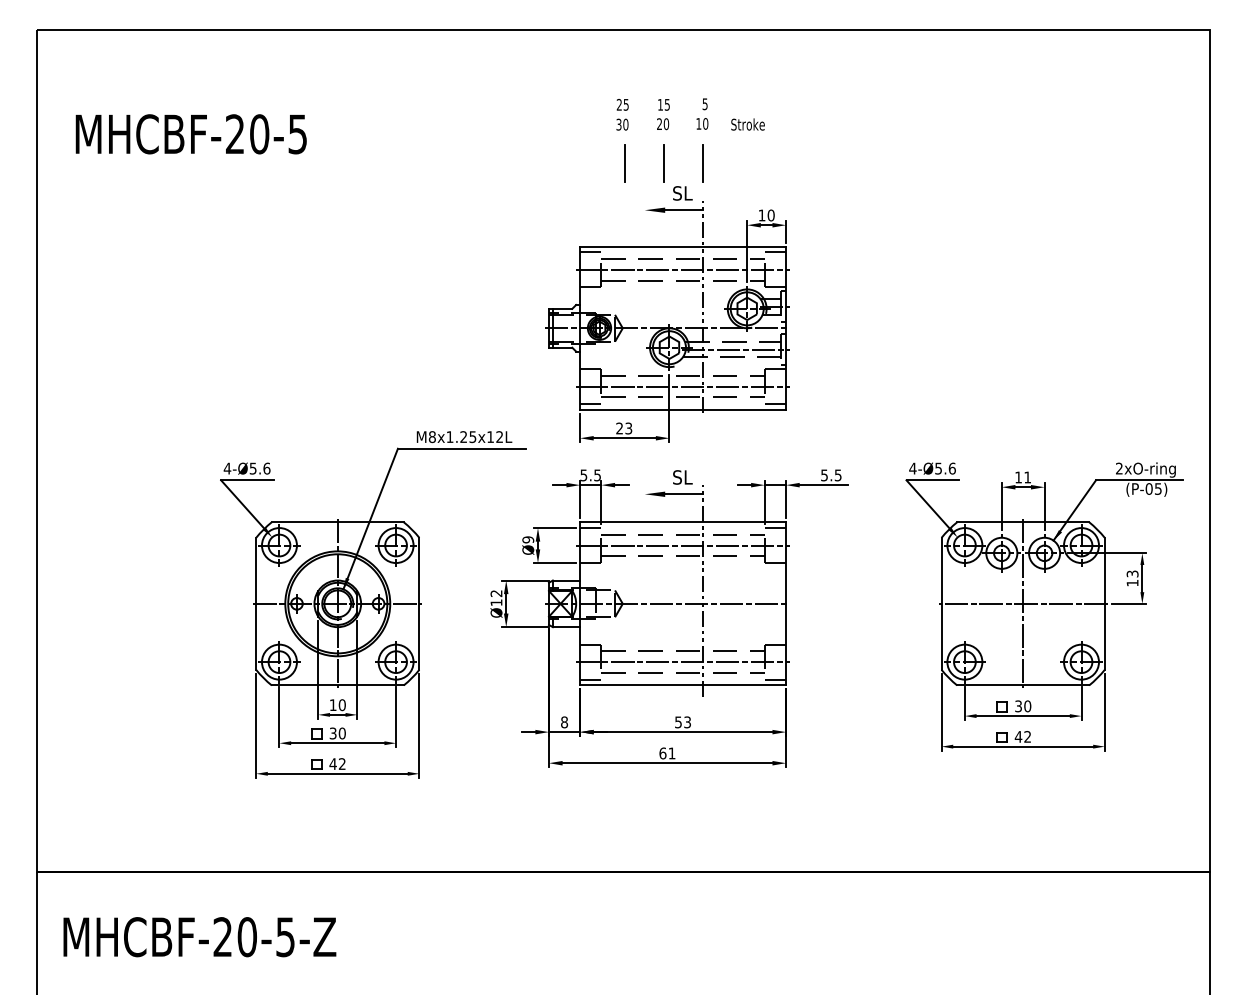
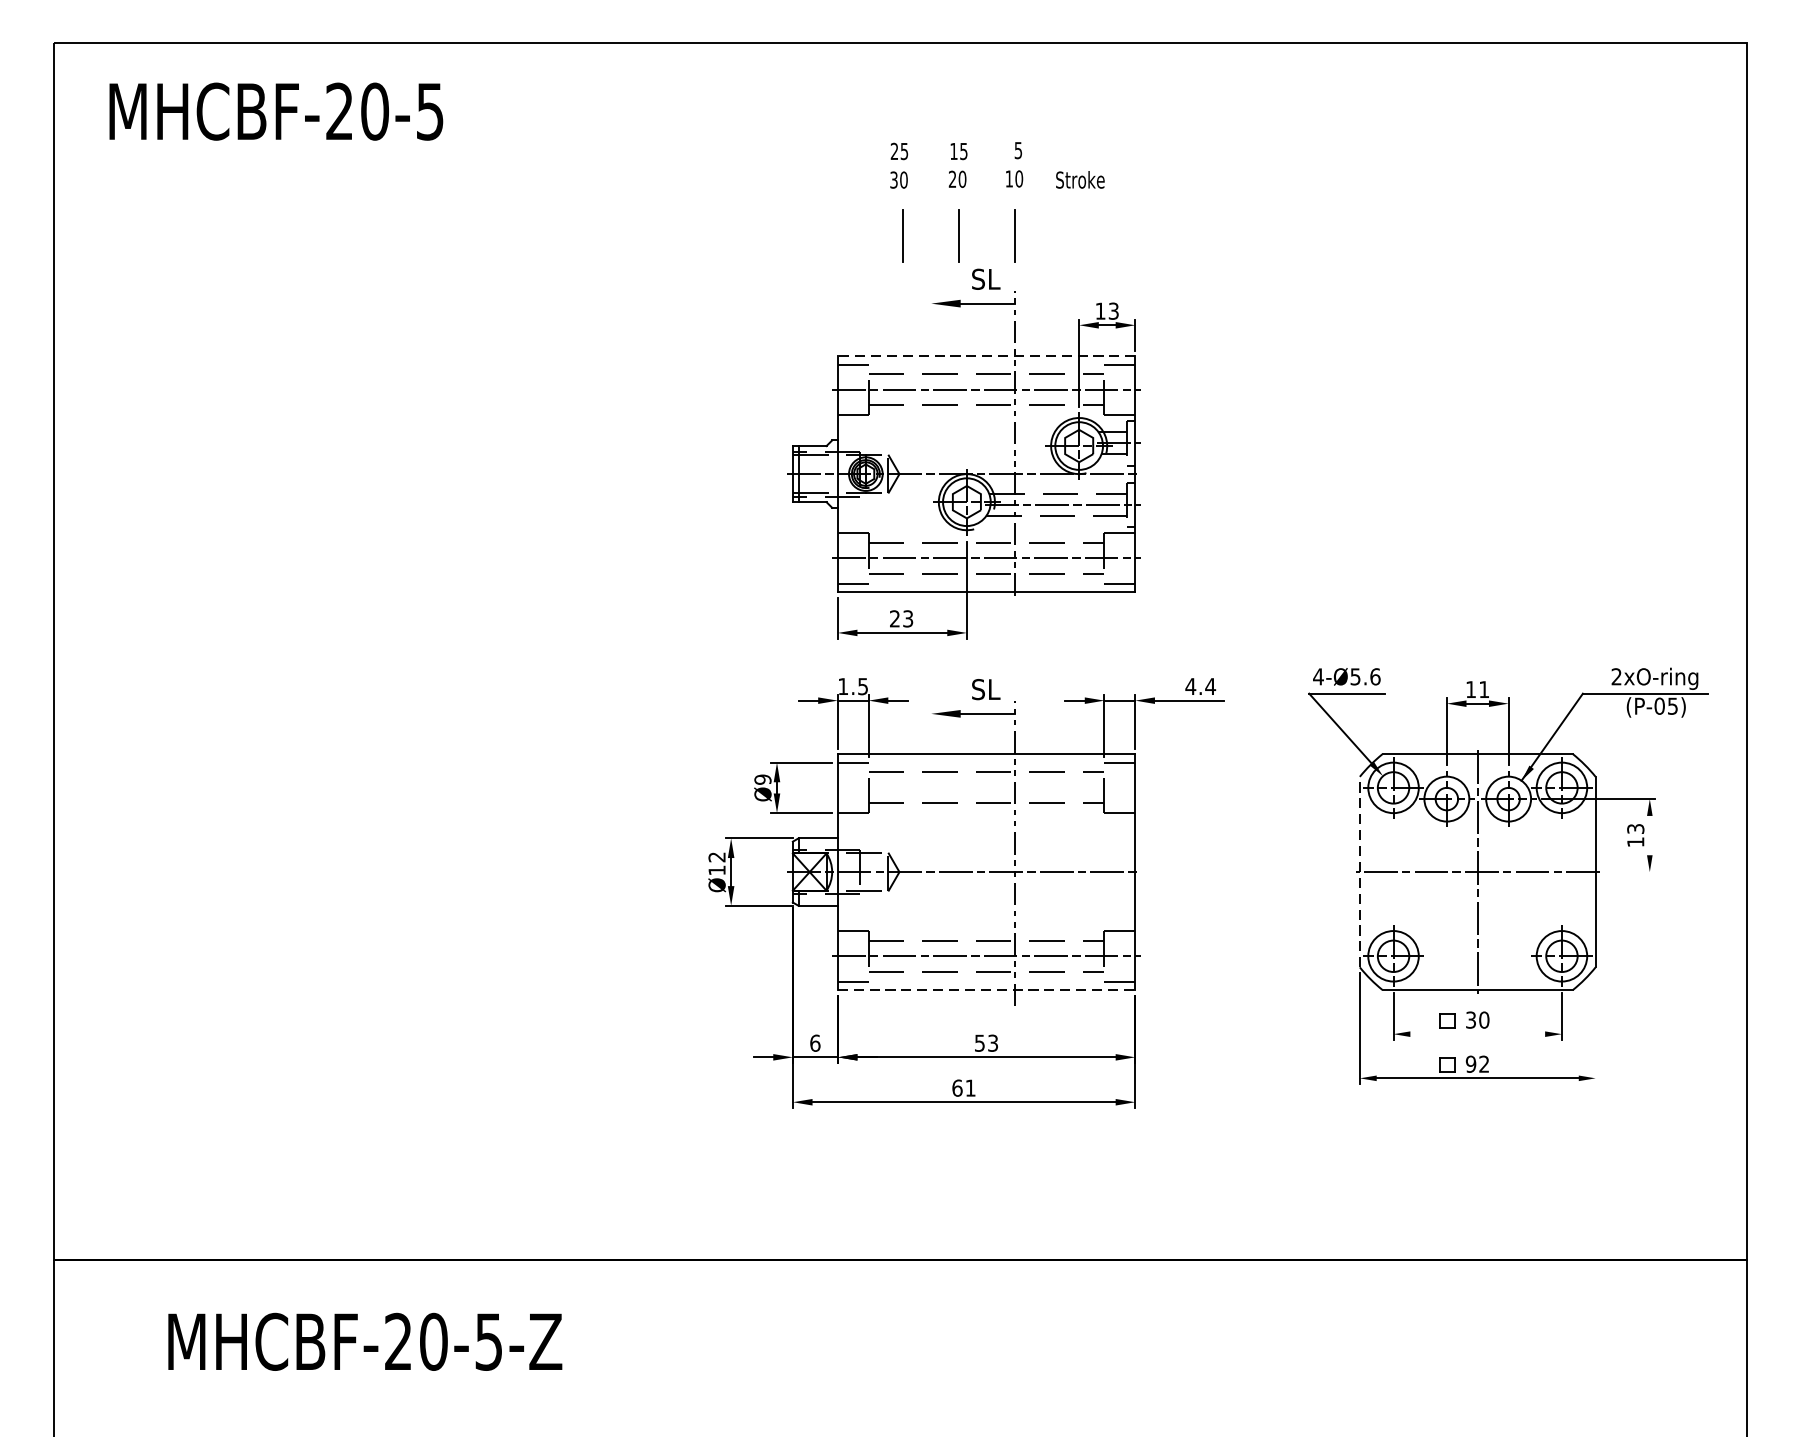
text: (190, 134) -> (275, 111), moved
text: (770, 215) -> (1112, 311), 10 -> 13
line: (682, 246) -> (985, 356), solid -> dashed
text: (583, 475) -> (842, 686), 5.5 -> 1.5
text: (830, 475) -> (1199, 686), 5.5 -> 4.4
line: (682, 545) -> (985, 787), removed
line: (1142, 578) -> (1650, 835), removed
line: (941, 603) -> (1359, 871), solid -> dashed
line: (1128, 603) -> (1629, 871), removed
part: (373, 604) -> (539, 873), removed
line: (683, 685) -> (987, 990), solid -> dashed
line: (1104, 711) -> (1595, 1027), removed
line: (1022, 716) -> (1476, 1034), removed
text: (564, 722) -> (815, 1043), 8 -> 6
text: (1018, 736) -> (1470, 1063), 42 -> 92
text: (199, 937) -> (364, 1342), moved

